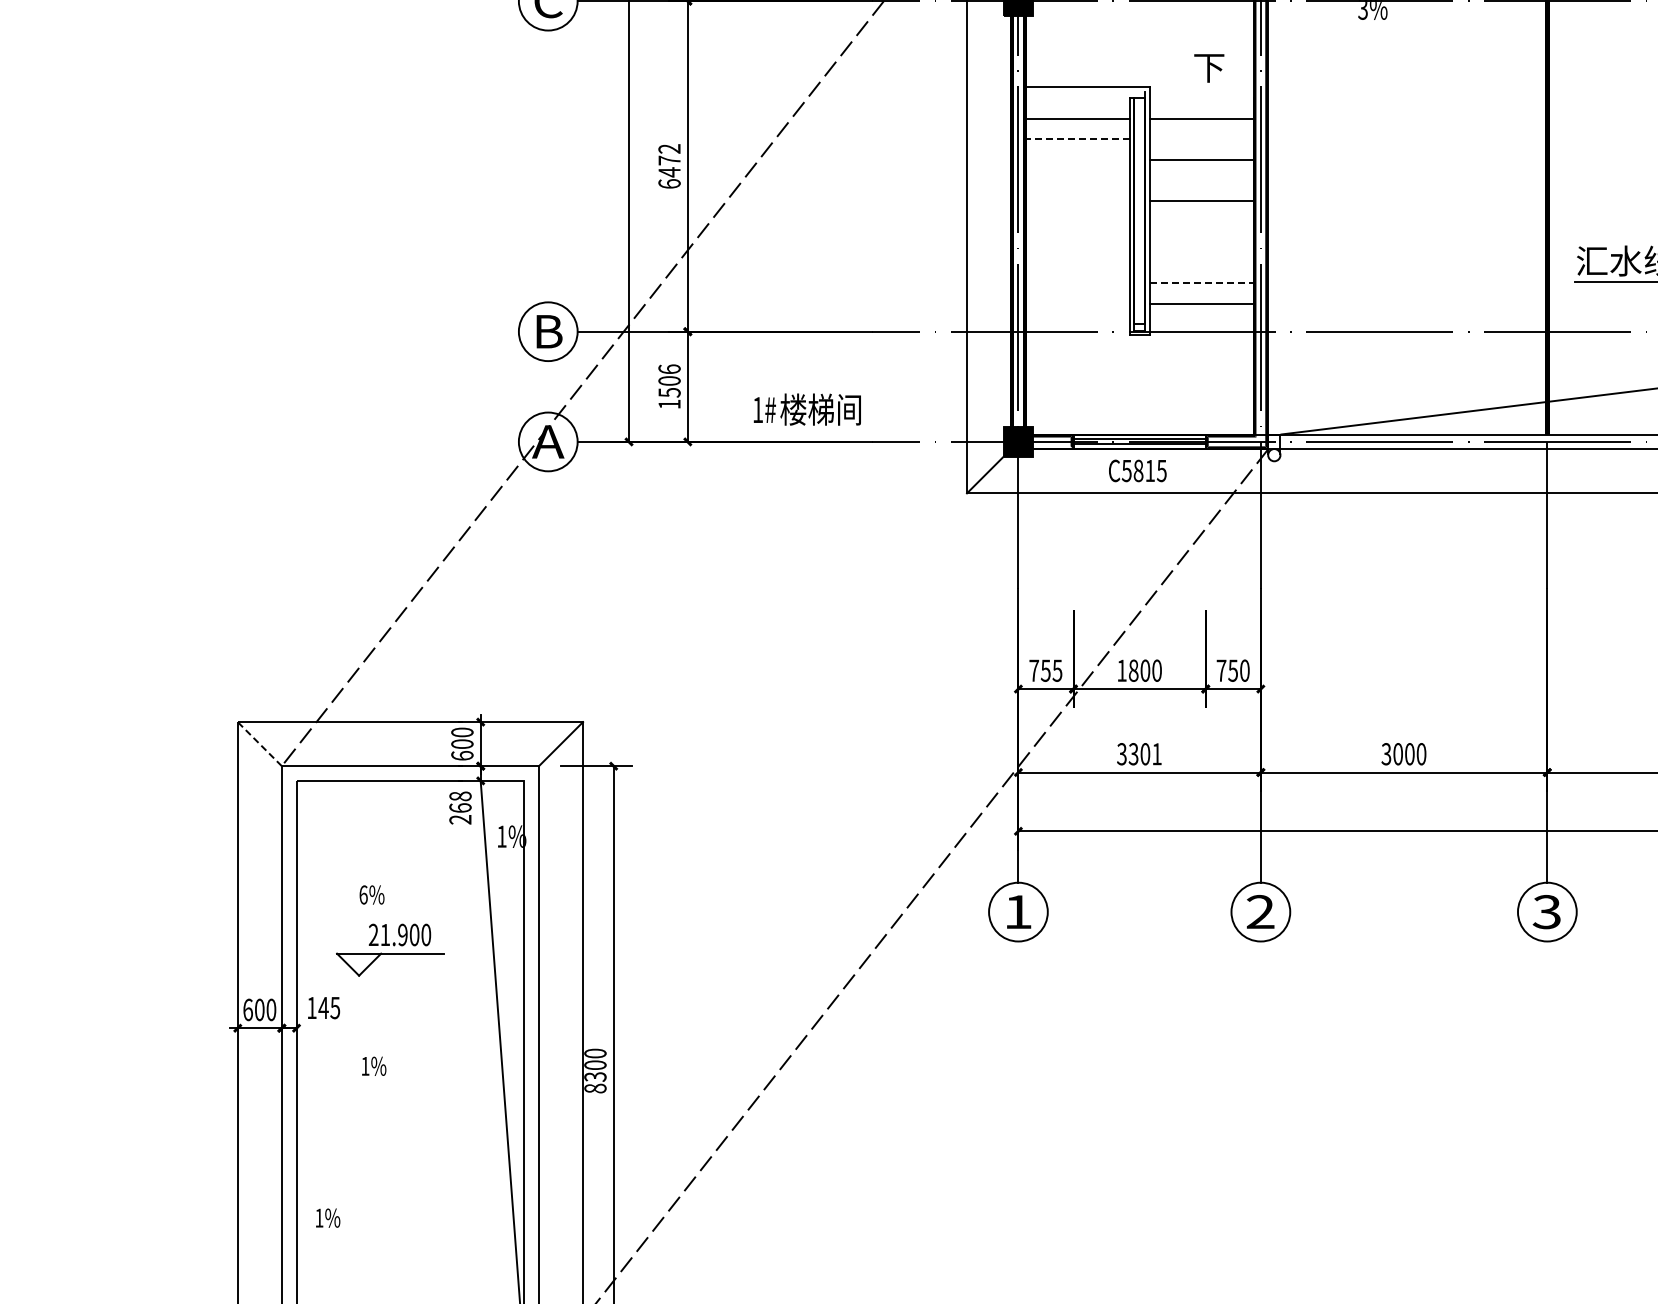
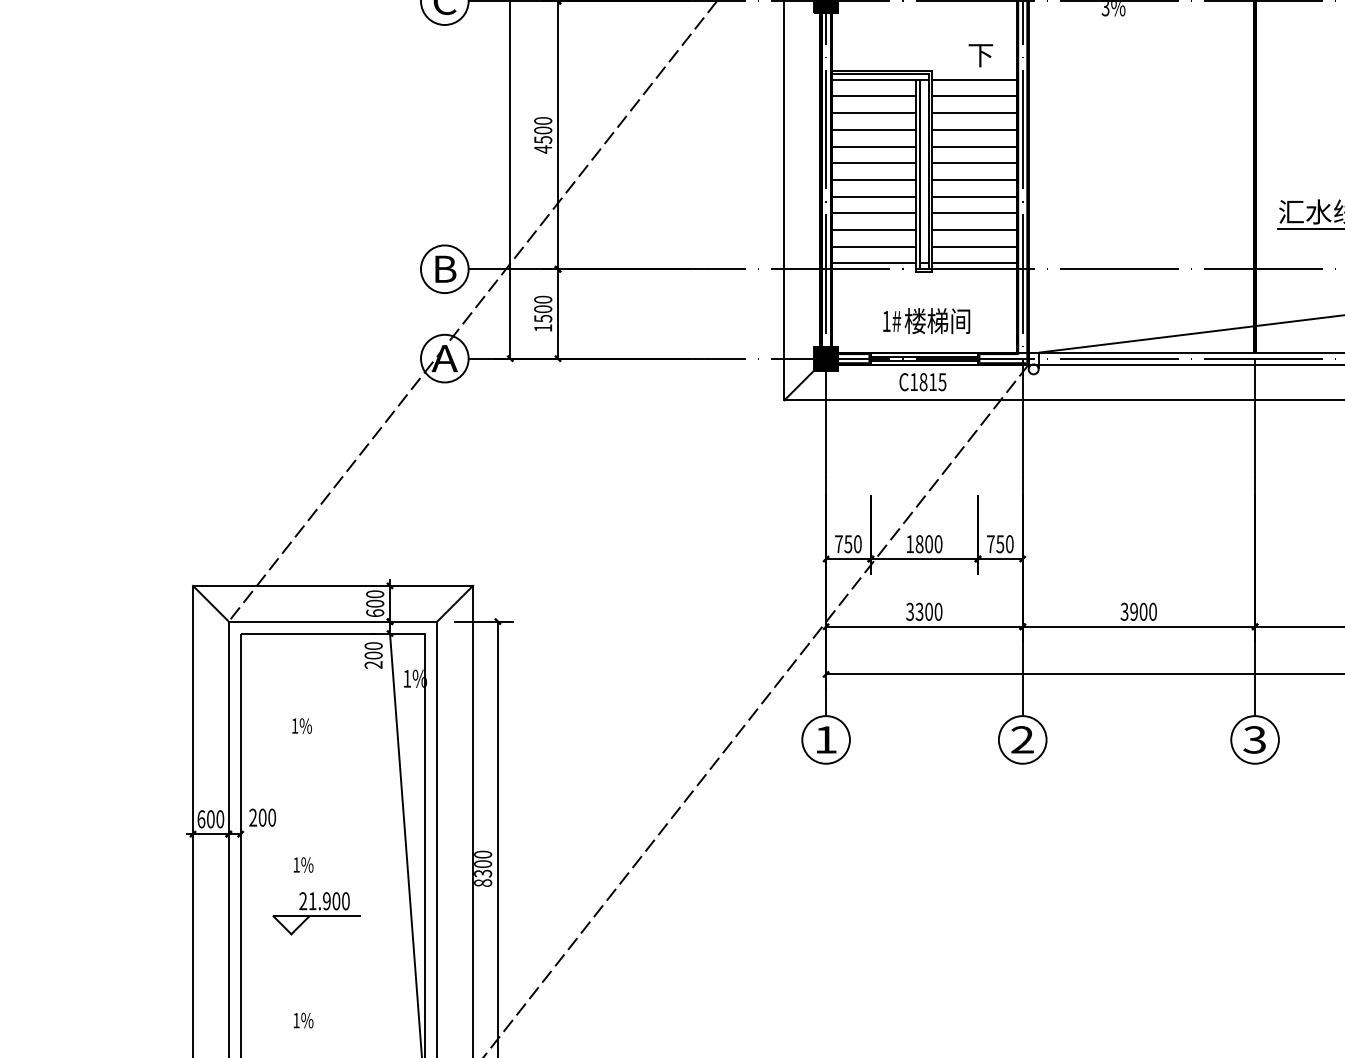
line: (1085, 91) -> (880, 74), added
line: (1077, 98) -> (874, 80), added
line: (1201, 98) -> (974, 80), added
line: (1077, 139) -> (874, 113), dashed -> solid
line: (1201, 139) -> (974, 113), added
line: (1077, 159) -> (874, 129), added
text: (669, 166) -> (543, 135), 6472 -> 4500
line: (1077, 180) -> (874, 146), added
line: (1201, 180) -> (974, 146), added
line: (1077, 200) -> (874, 162), added
line: (1077, 221) -> (874, 179), added
line: (1201, 221) -> (974, 179), added
line: (1077, 242) -> (874, 196), added
line: (1201, 242) -> (974, 196), added
line: (1077, 262) -> (874, 213), added
line: (1201, 262) -> (974, 213), added
line: (1077, 283) -> (874, 230), added
line: (1201, 283) -> (974, 230), dashed -> solid
line: (1077, 303) -> (874, 246), added
line: (1077, 324) -> (874, 263), added
line: (1201, 324) -> (974, 263), added
text: (669, 369) -> (543, 299), 1506 -> 1500
text: (806, 409) -> (925, 320), moved
fill: (1053, 447) -> (854, 363), added
text: (1126, 471) -> (913, 382), C5815 -> C1815
text: (1057, 670) -> (857, 544), 755 -> 750
line: (259, 743) -> (210, 603), dashed -> solid
text: (1156, 754) -> (938, 612), 3301 -> 3300
text: (1397, 754) -> (1133, 612), 3000 -> 3900
text: (460, 801) -> (373, 650), 268 -> 200
text: (363, 894) -> (294, 725), 6%%% -> 1%%%
part: (390, 949) -> (316, 913), moved
text: (323, 1007) -> (262, 817), 145 -> 200
text: (328, 1217) -> (303, 1020), moved

